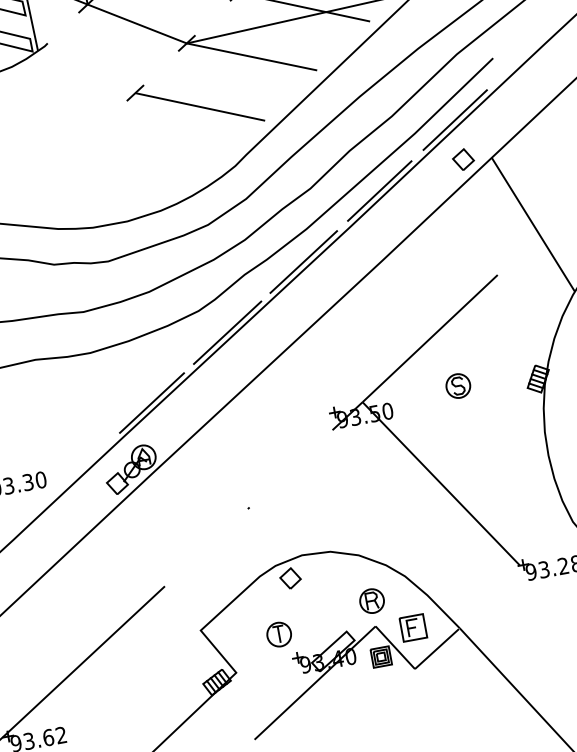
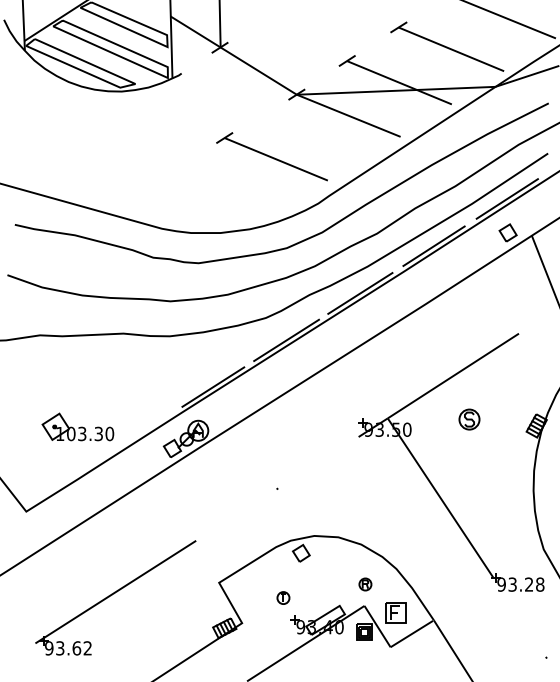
part: (194, 104) -> (271, 156), moved
part: (372, 601) -> (365, 584), size x0.6
part: (279, 633) -> (283, 597), size x0.6

